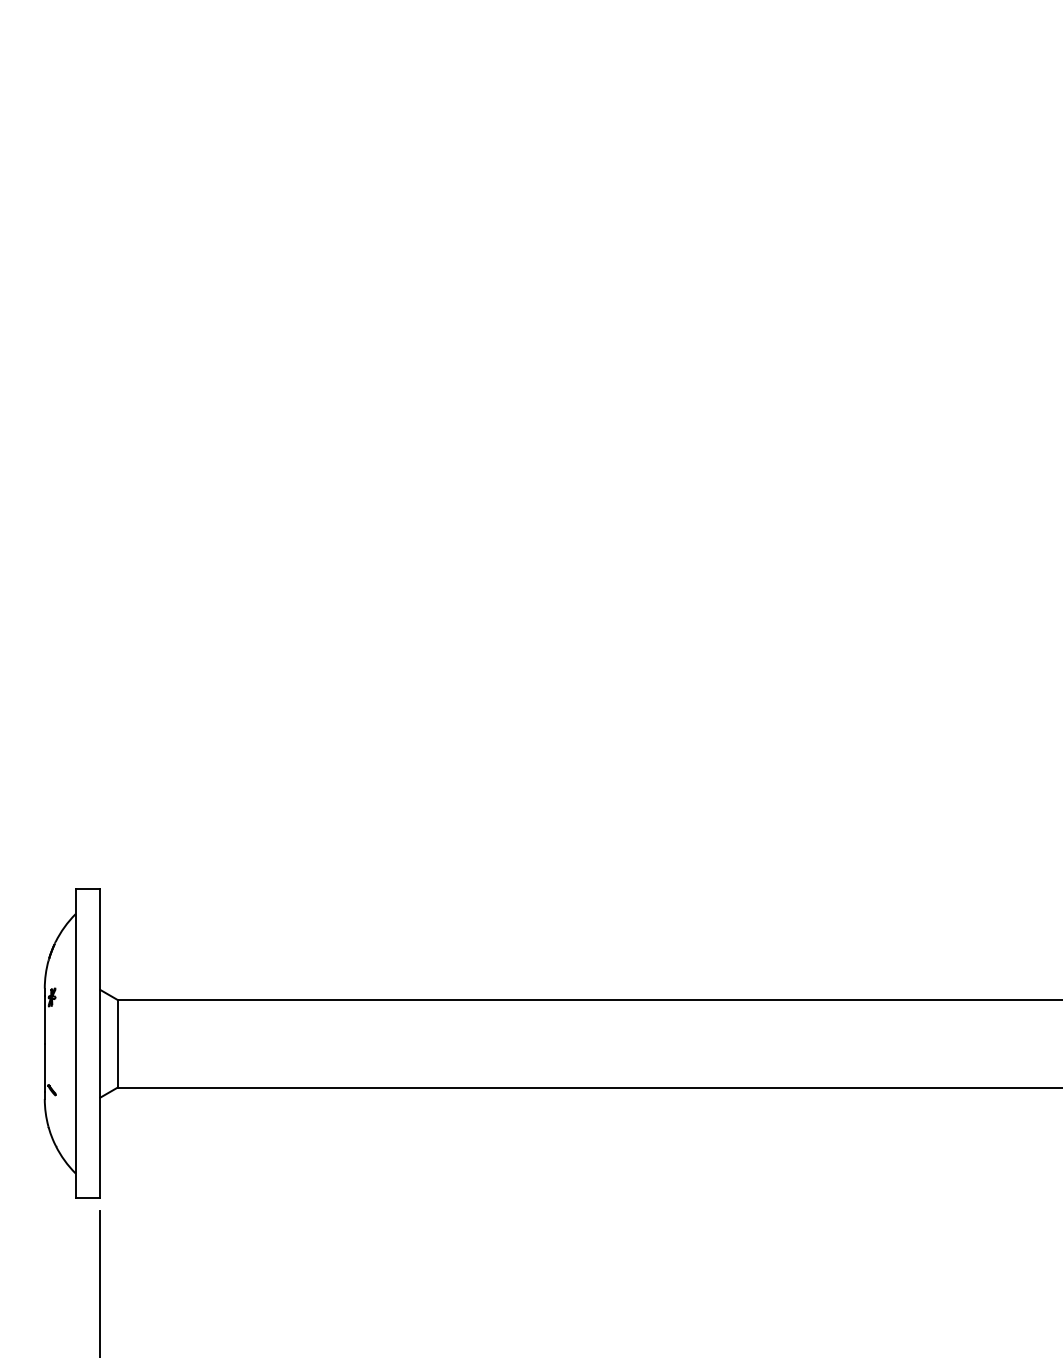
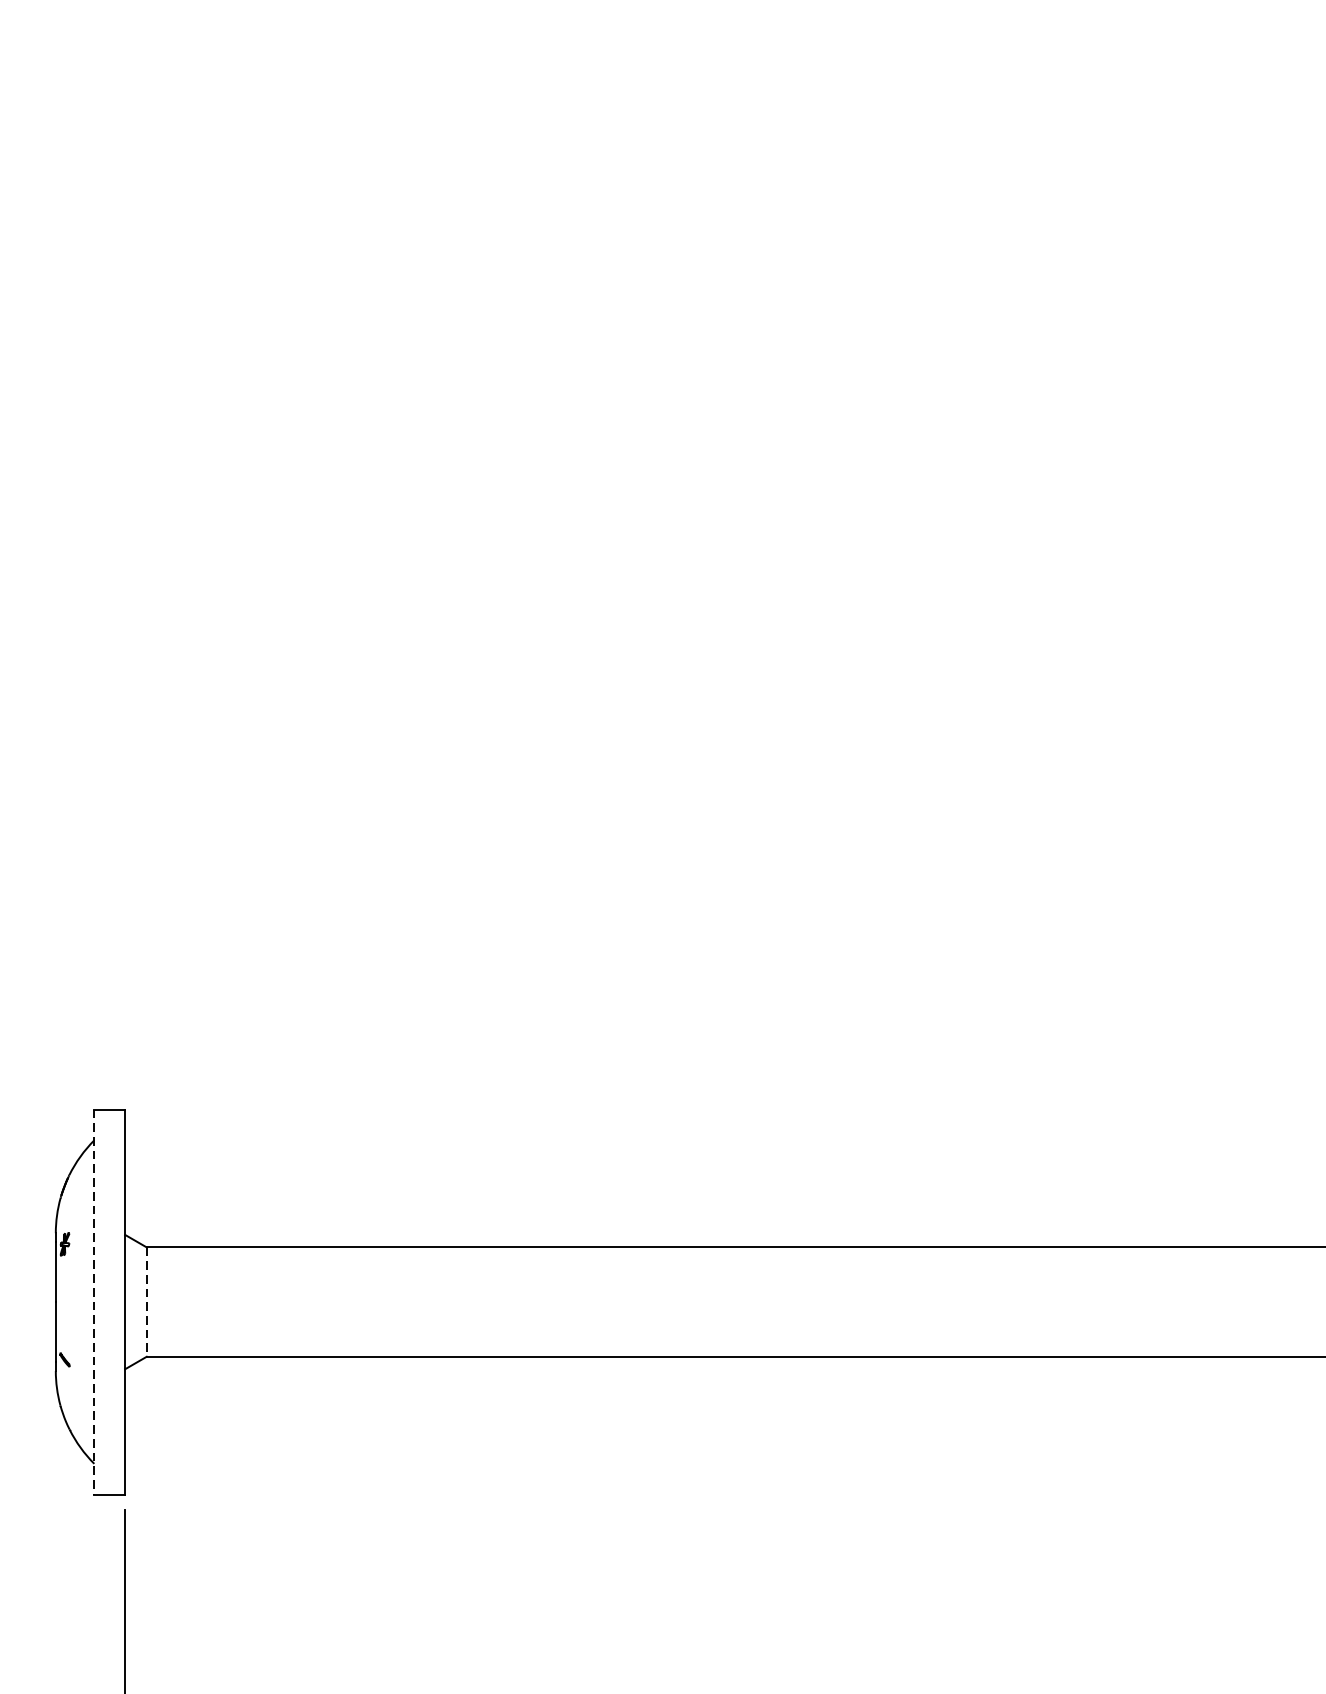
line: (117, 1043) -> (146, 1301), solid -> dashed
line: (75, 1044) -> (94, 1302), solid -> dashed

